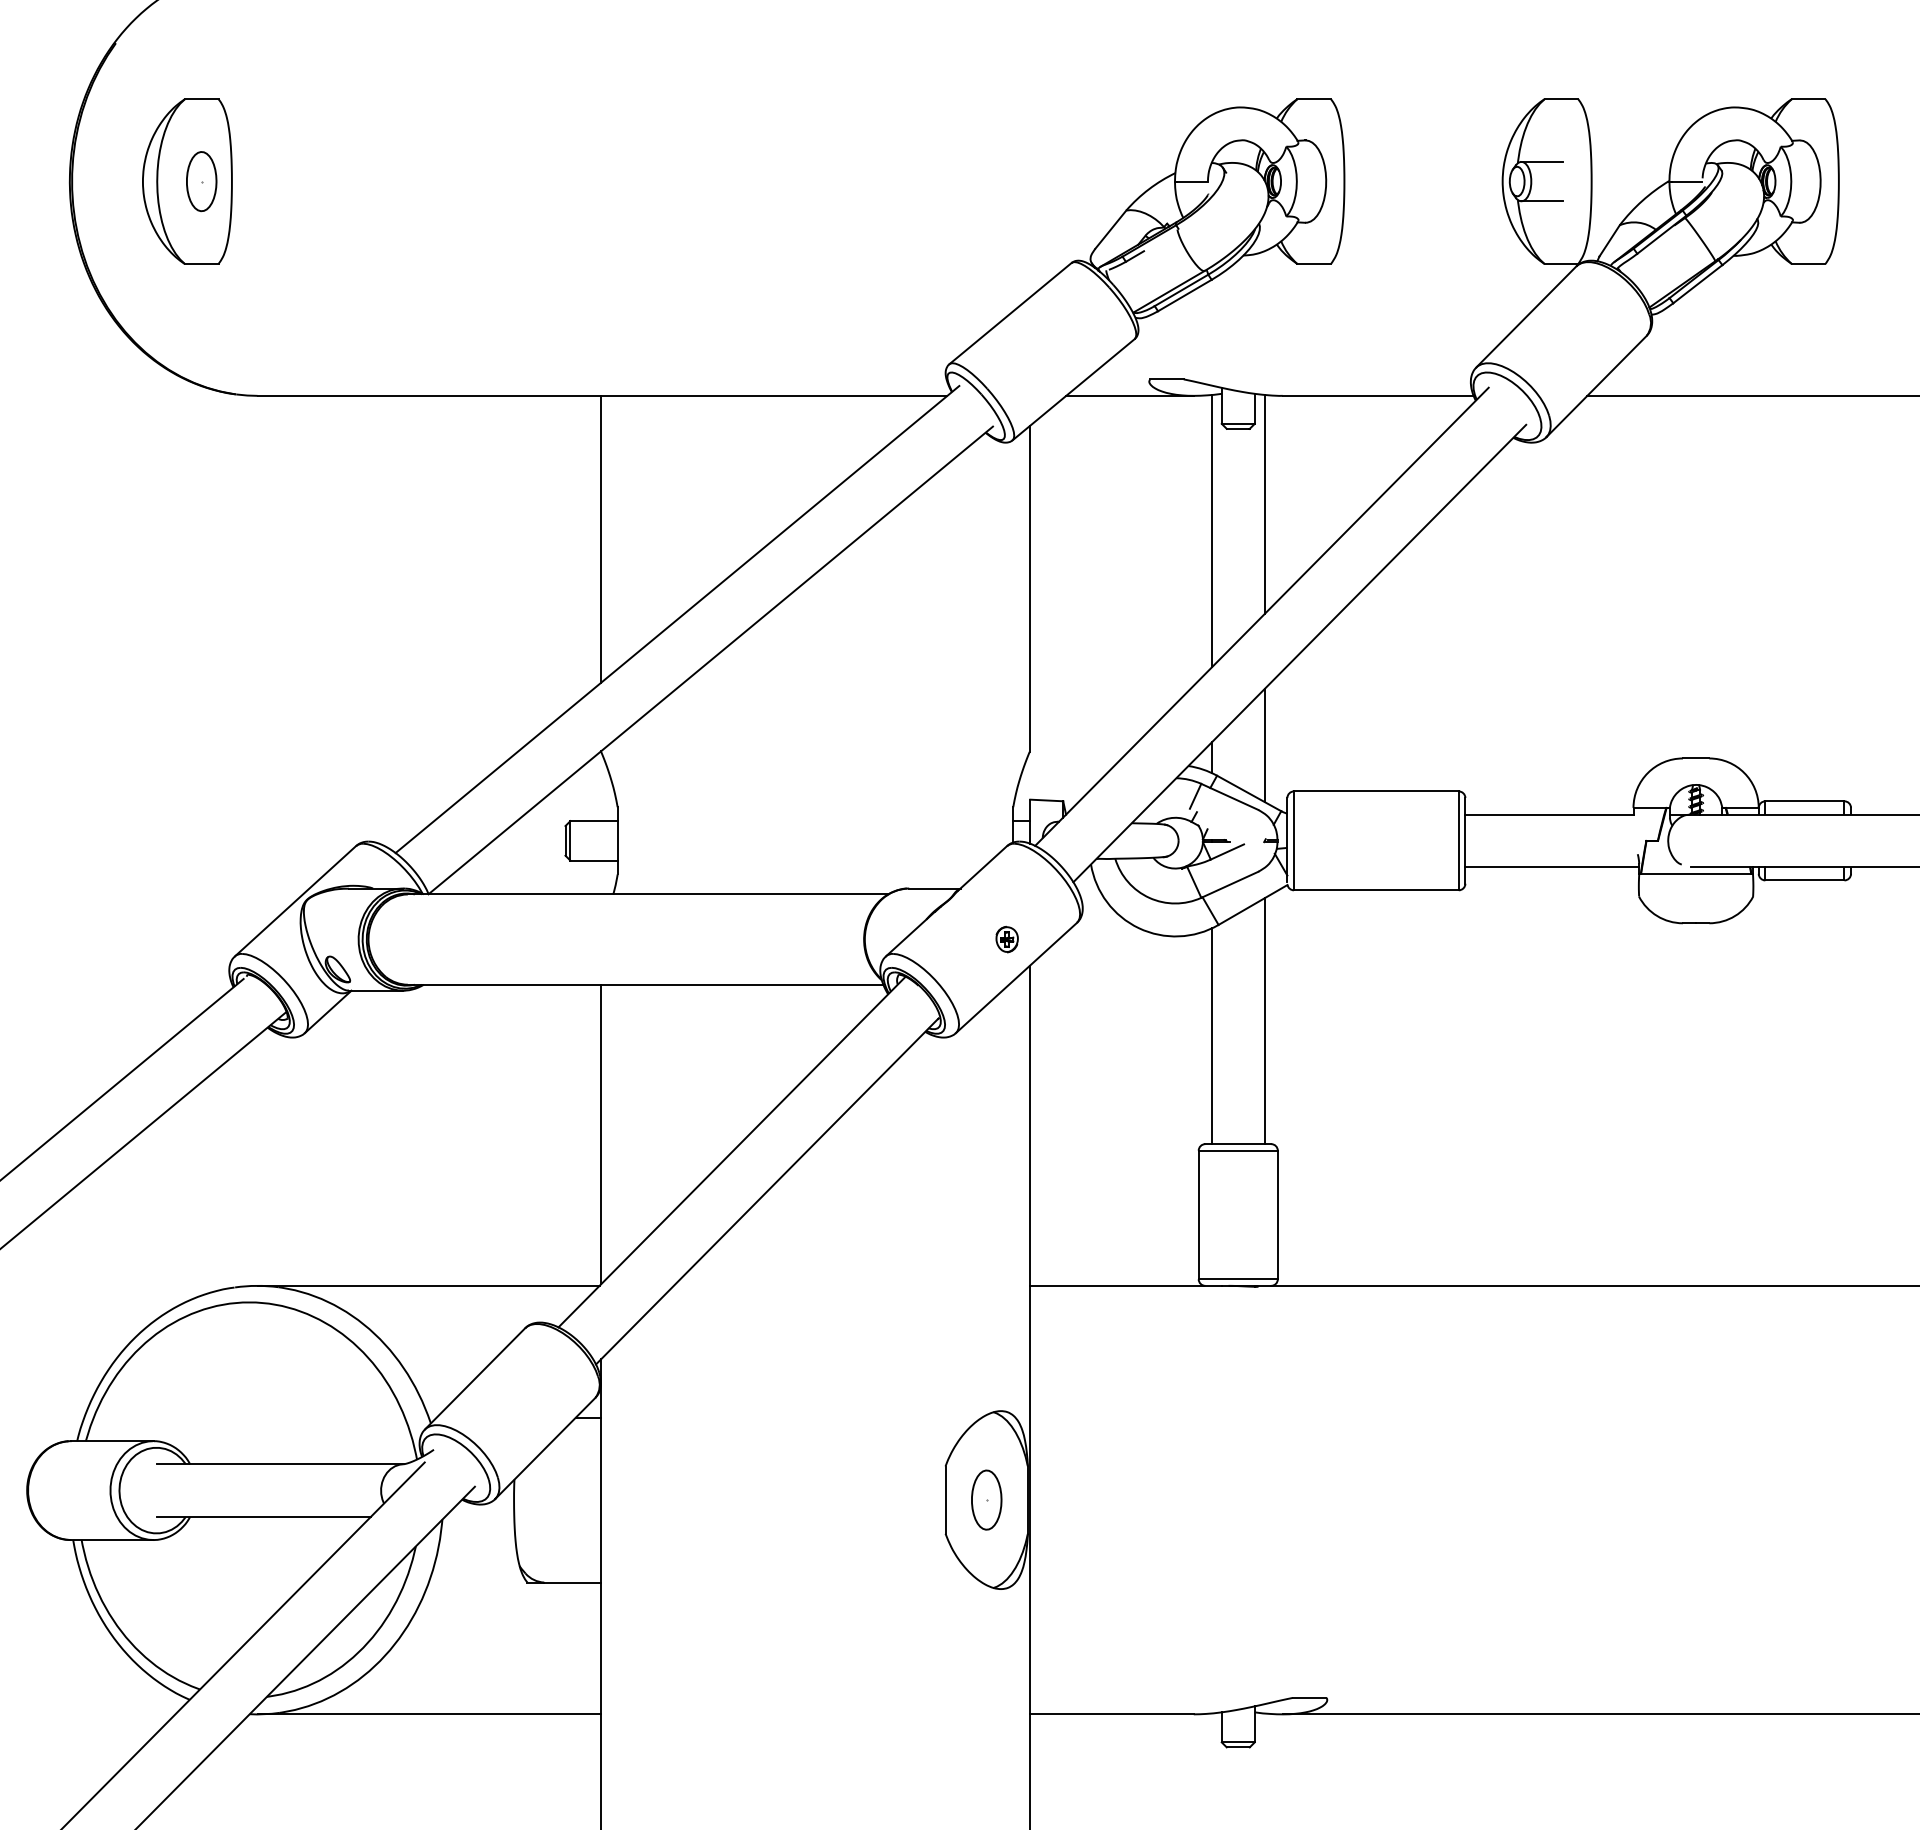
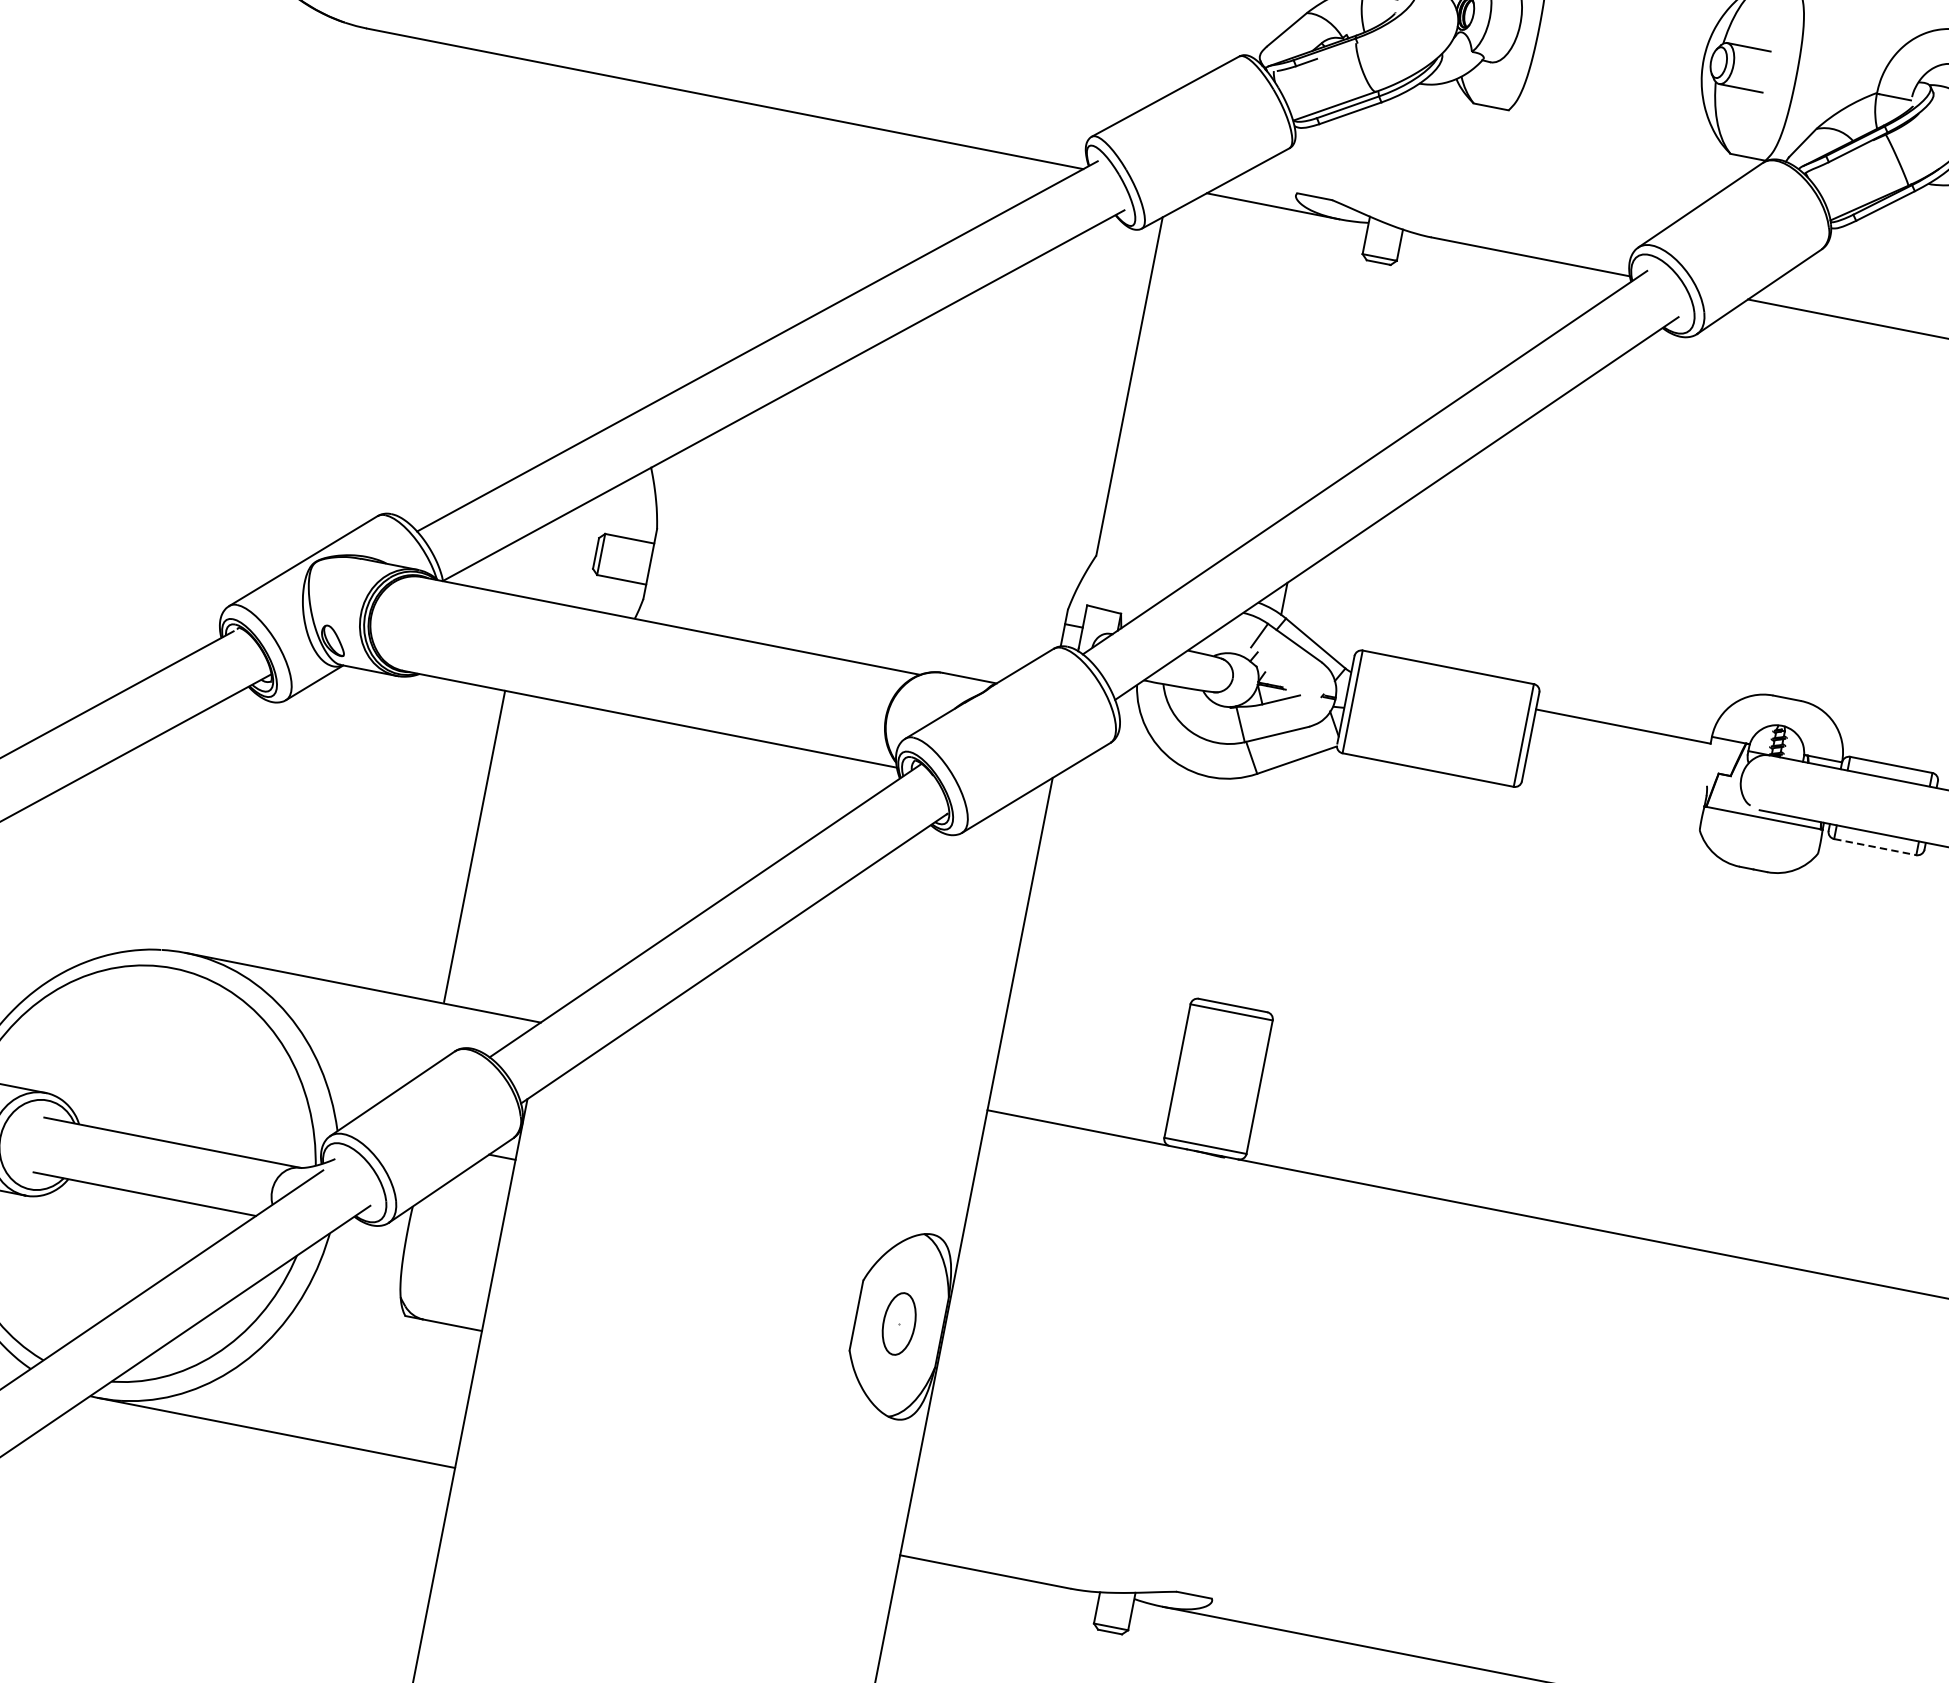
line: (1264, 504) -> (1390, 346), removed
line: (1211, 530) -> (1330, 362), removed
line: (601, 538) -> (695, 246), removed
line: (1264, 745) -> (1341, 596), removed
line: (1552, 867) -> (1615, 782), removed
line: (1804, 880) -> (1874, 847), solid -> dashed
part: (1006, 939) -> (1033, 745), removed
line: (1264, 1021) -> (1285, 883), removed
line: (1211, 1036) -> (1227, 888), removed
line: (601, 1134) -> (474, 846), moved

